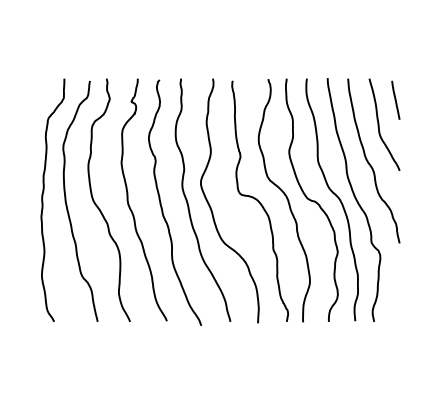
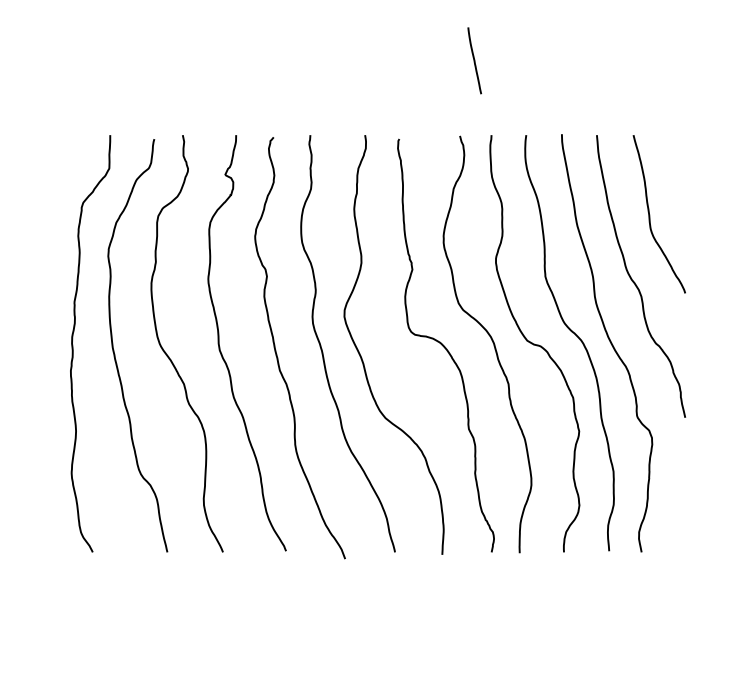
line: (395, 99) -> (474, 59), moved

